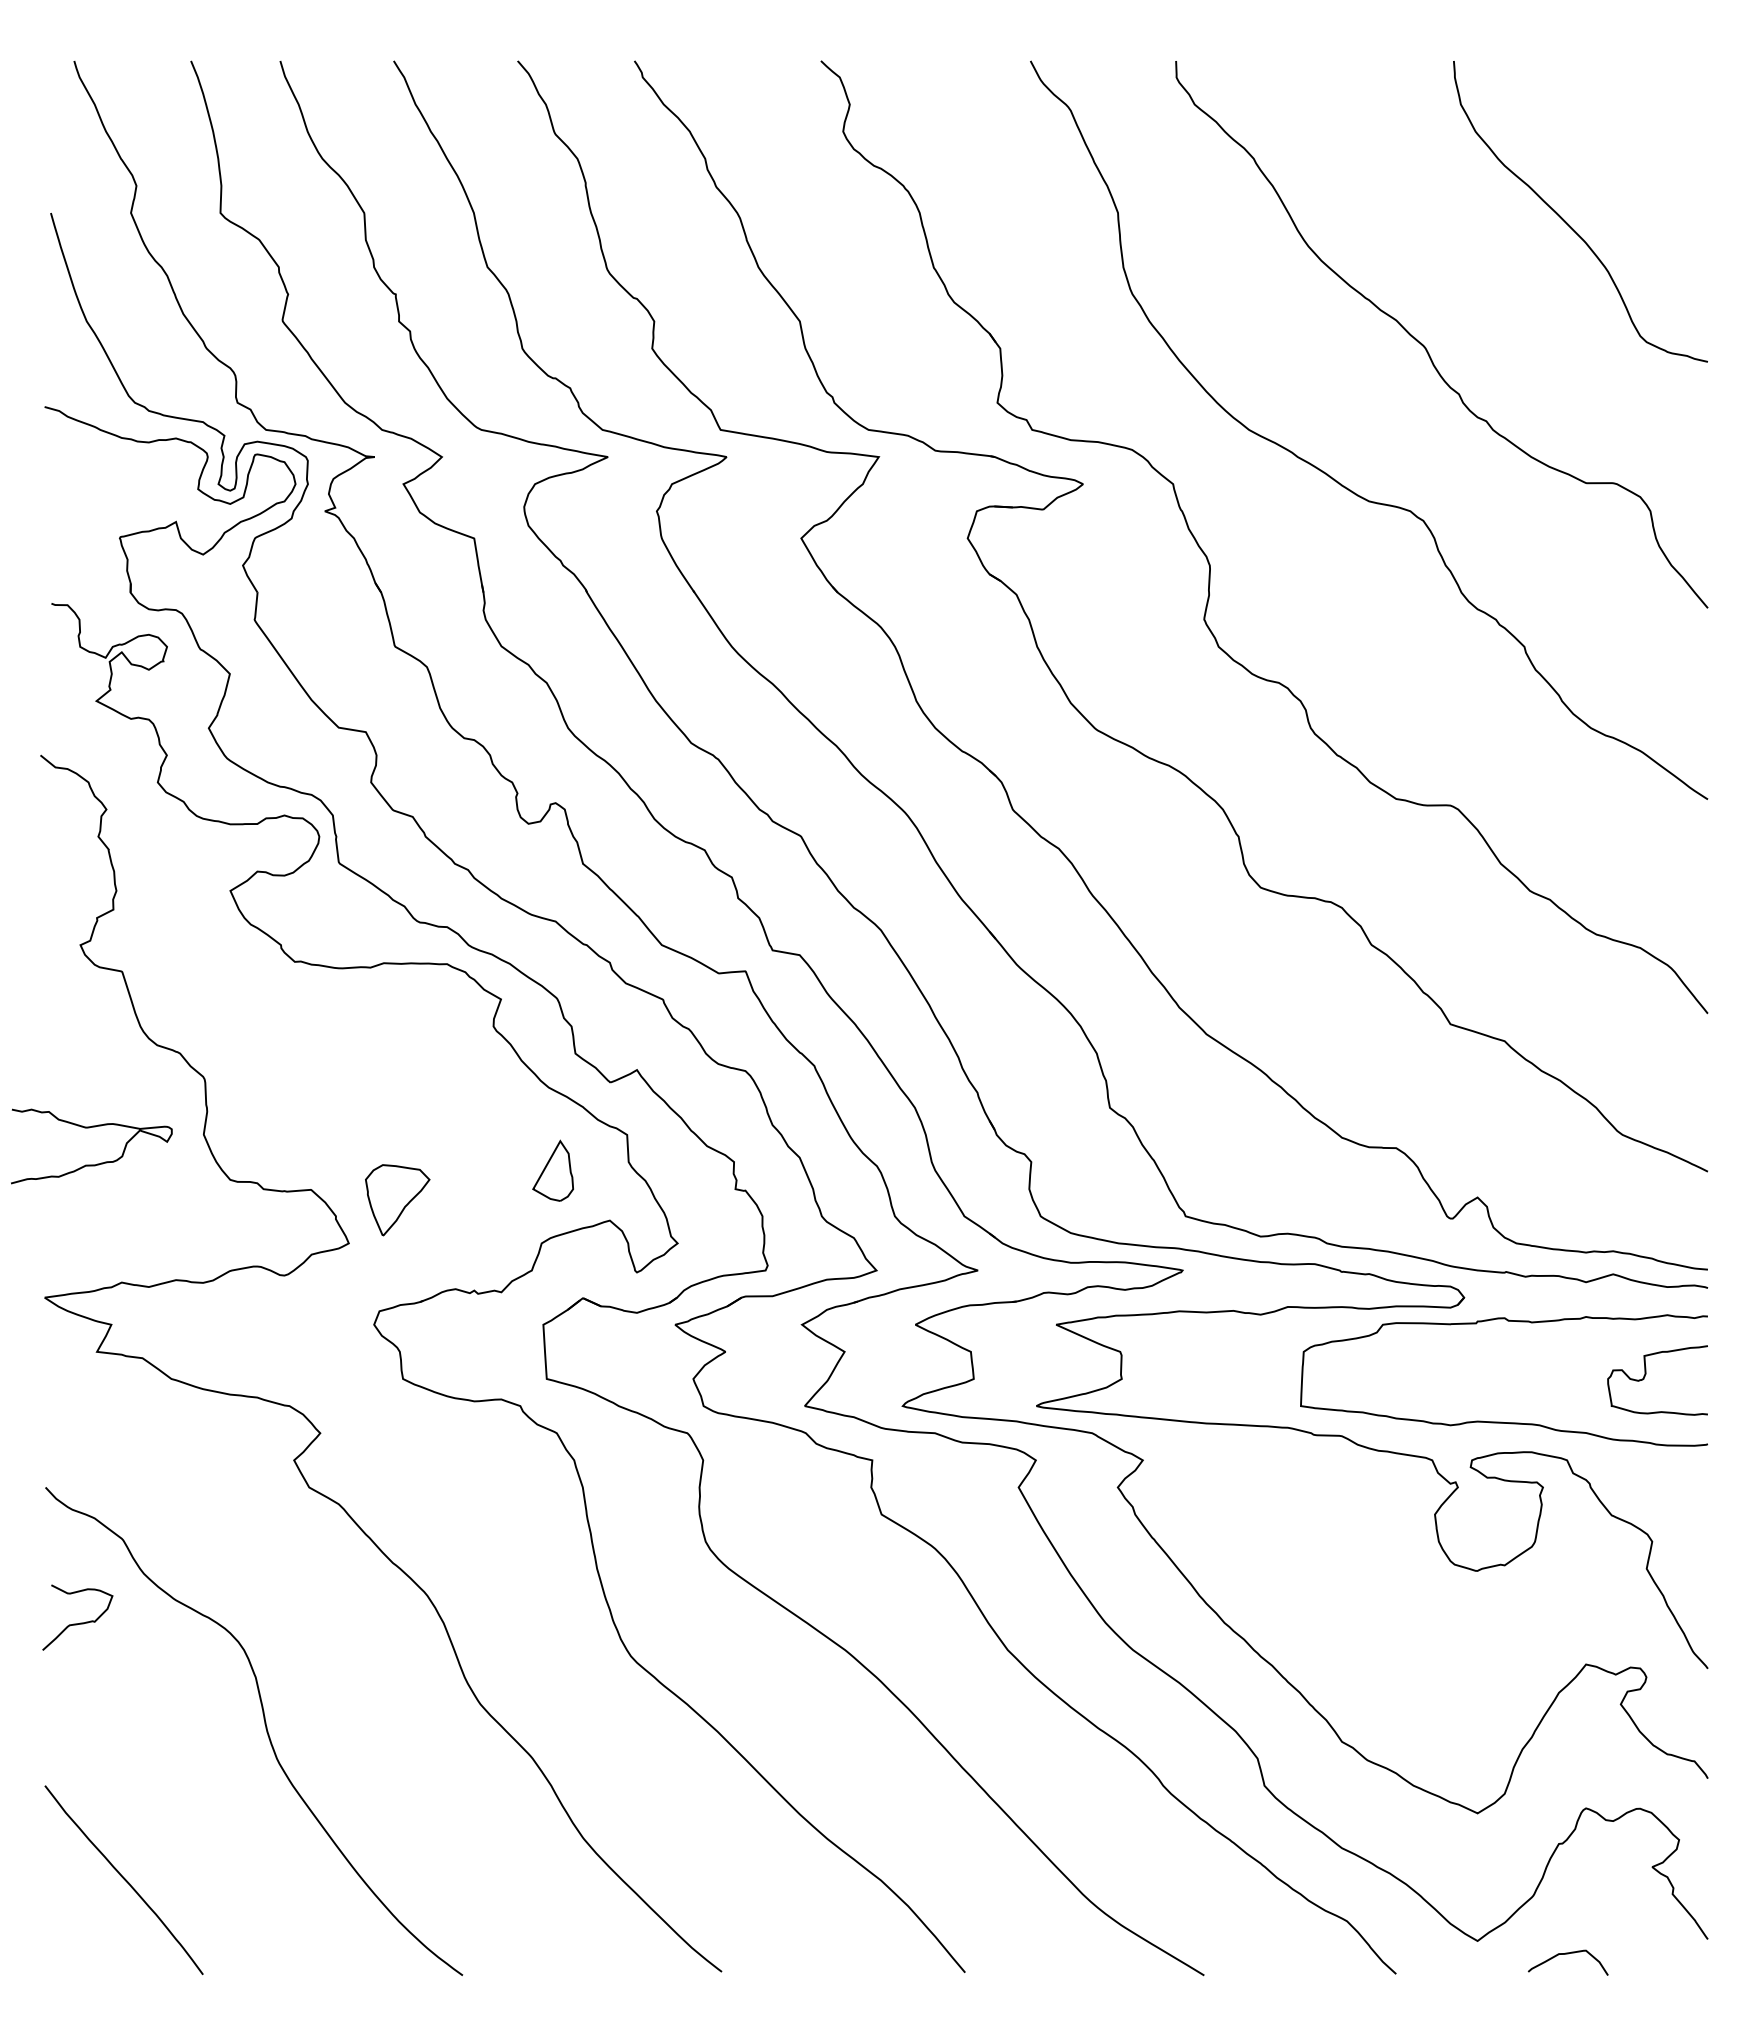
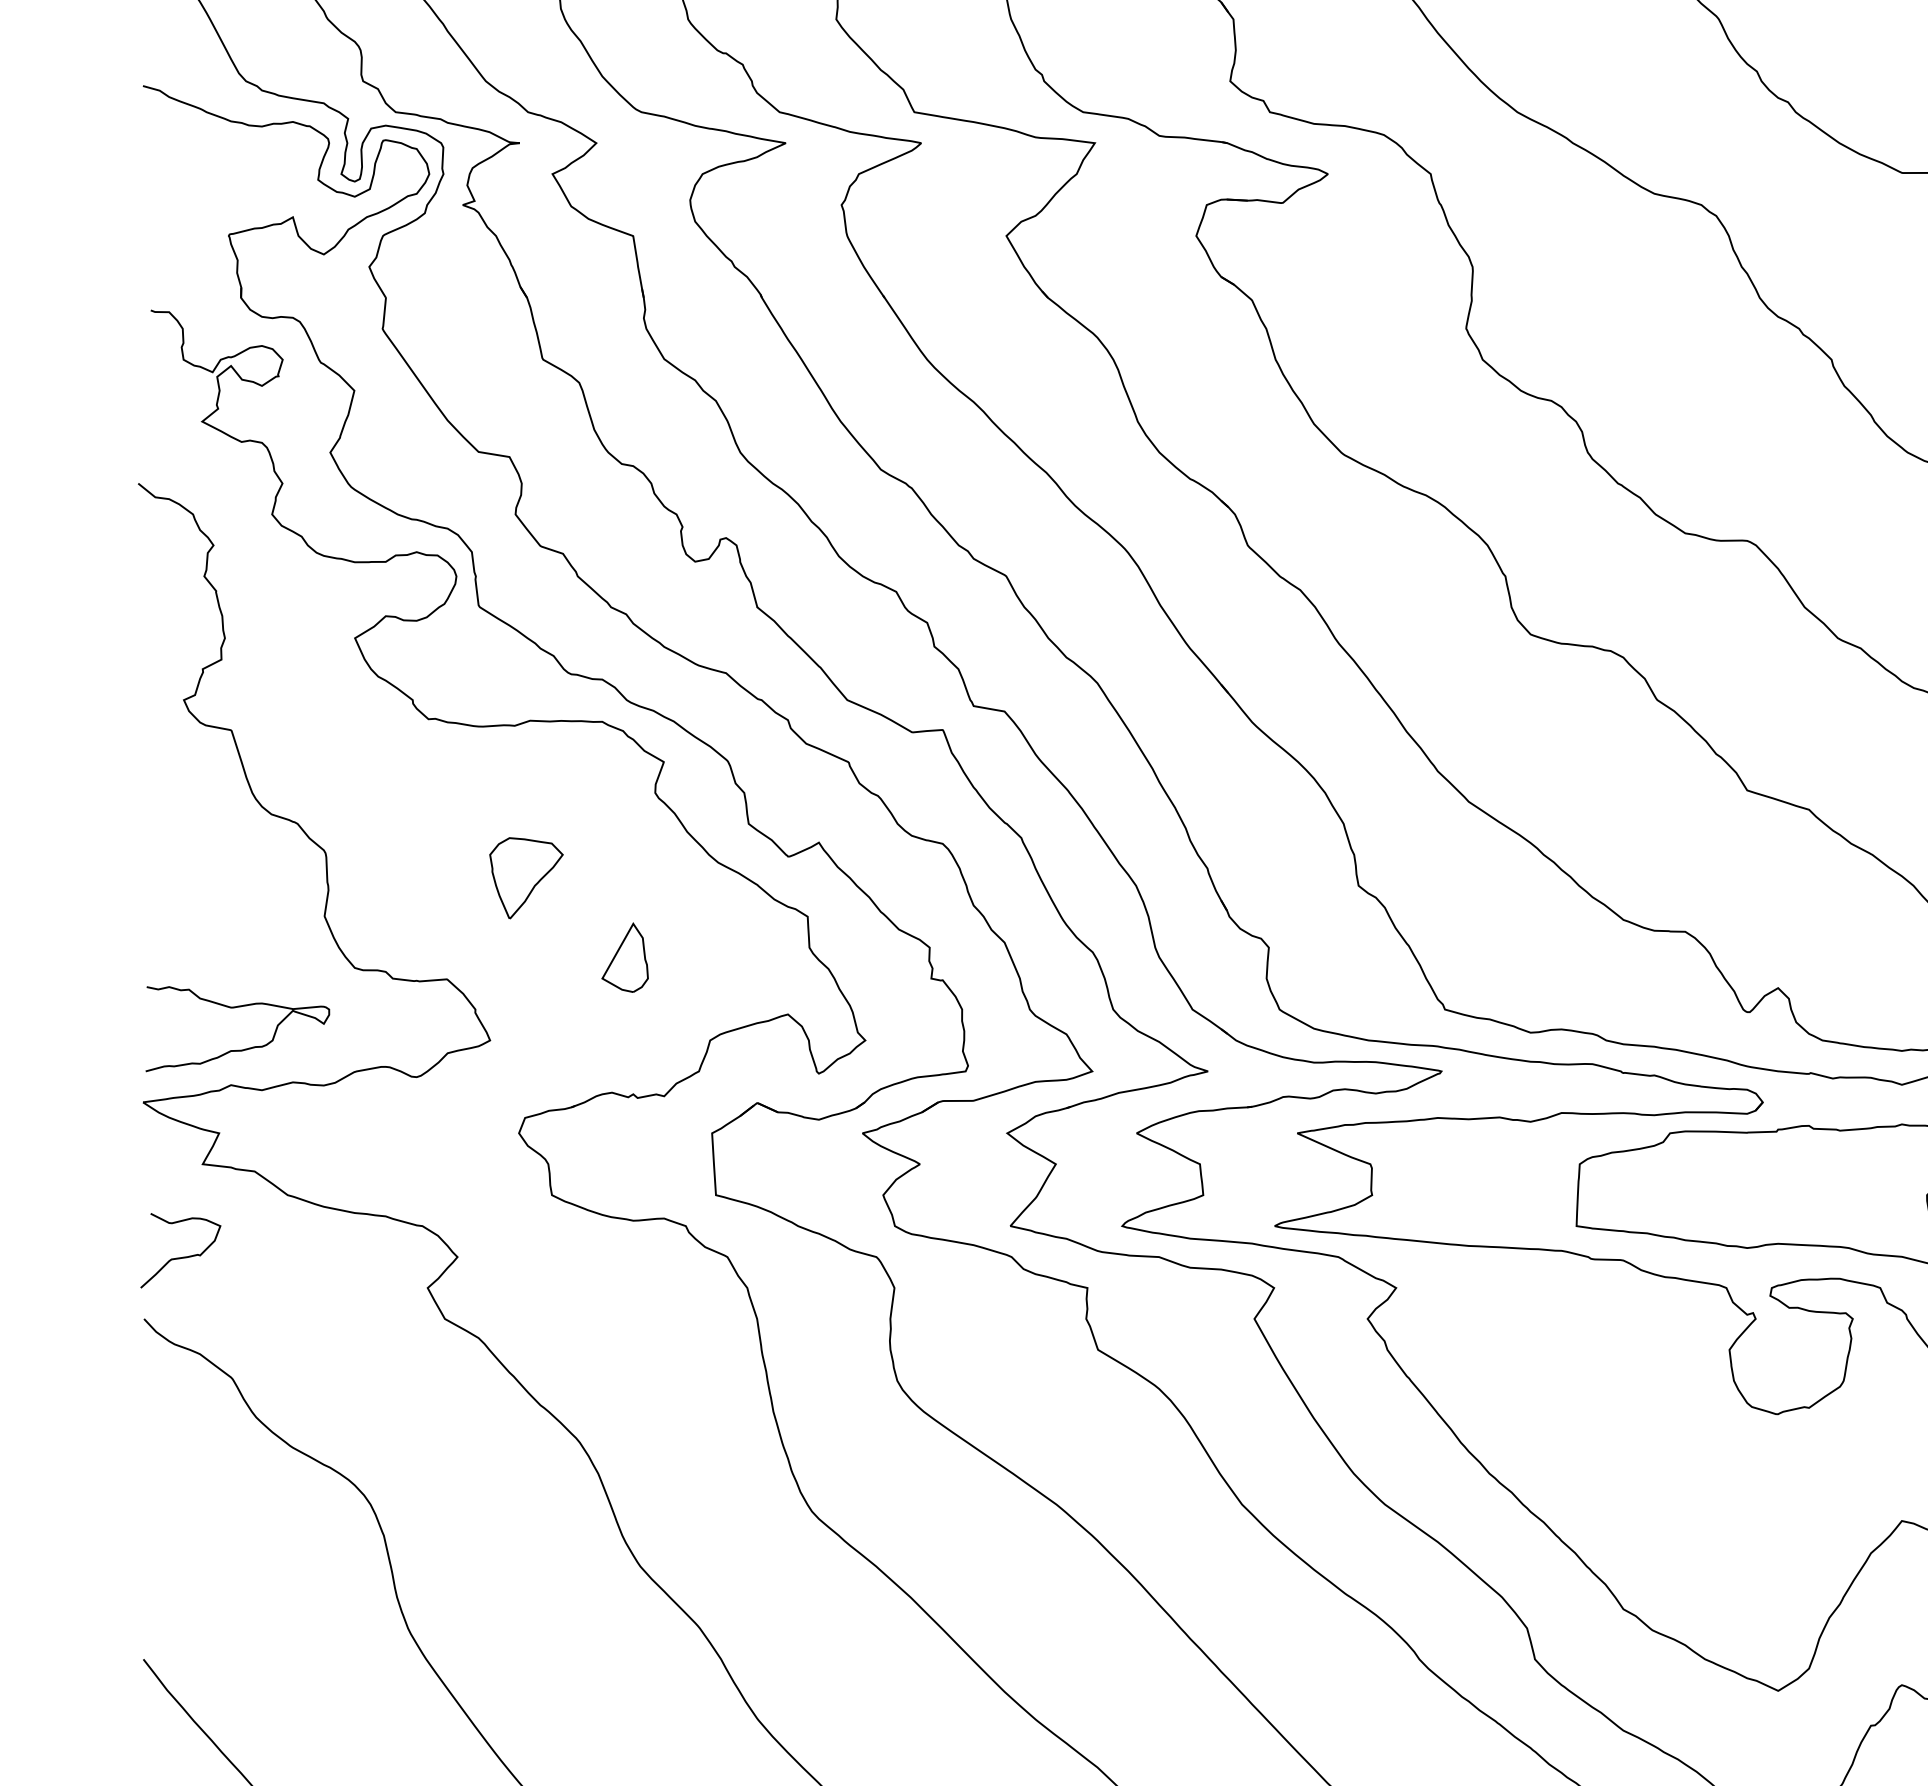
curve: (91, 1164) -> (237, 1049), moved
part: (552, 1170) -> (624, 957), moved
part: (397, 1200) -> (526, 878), moved
curve: (80, 1622) -> (183, 1256), moved

